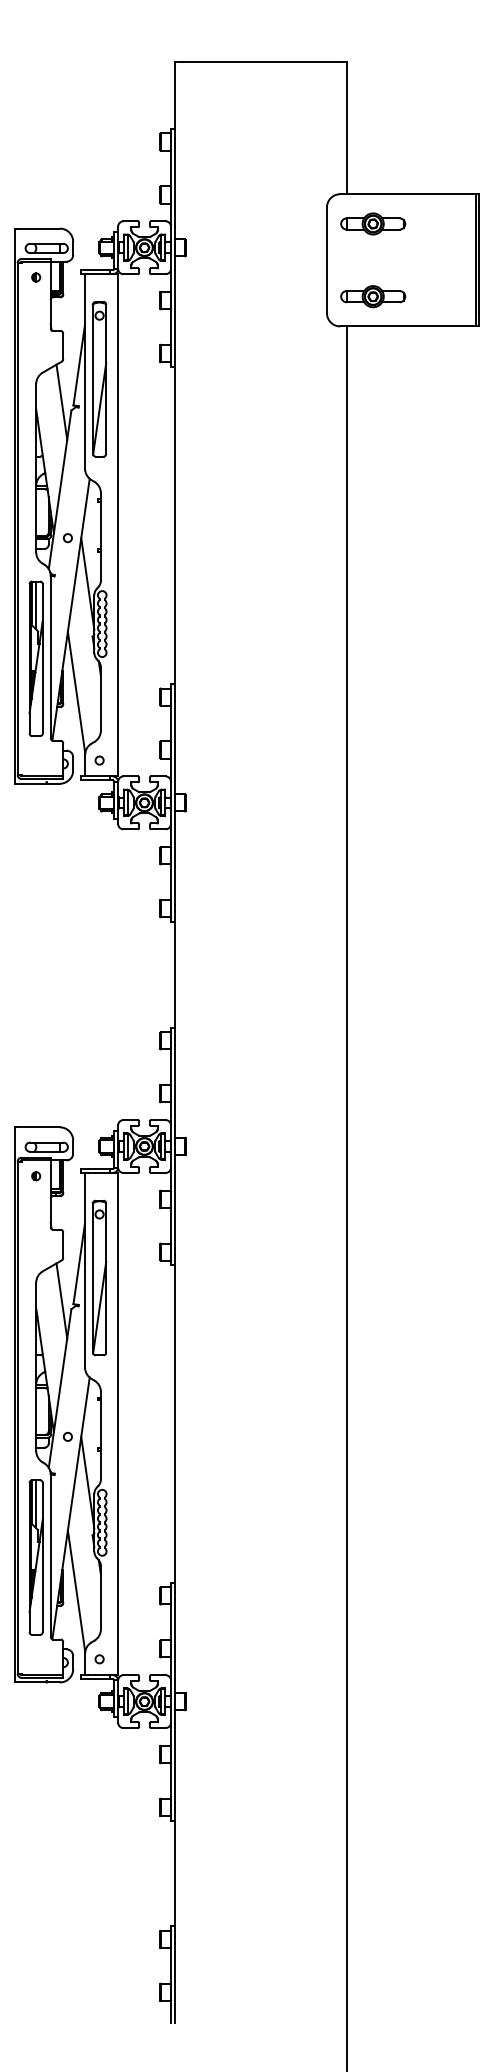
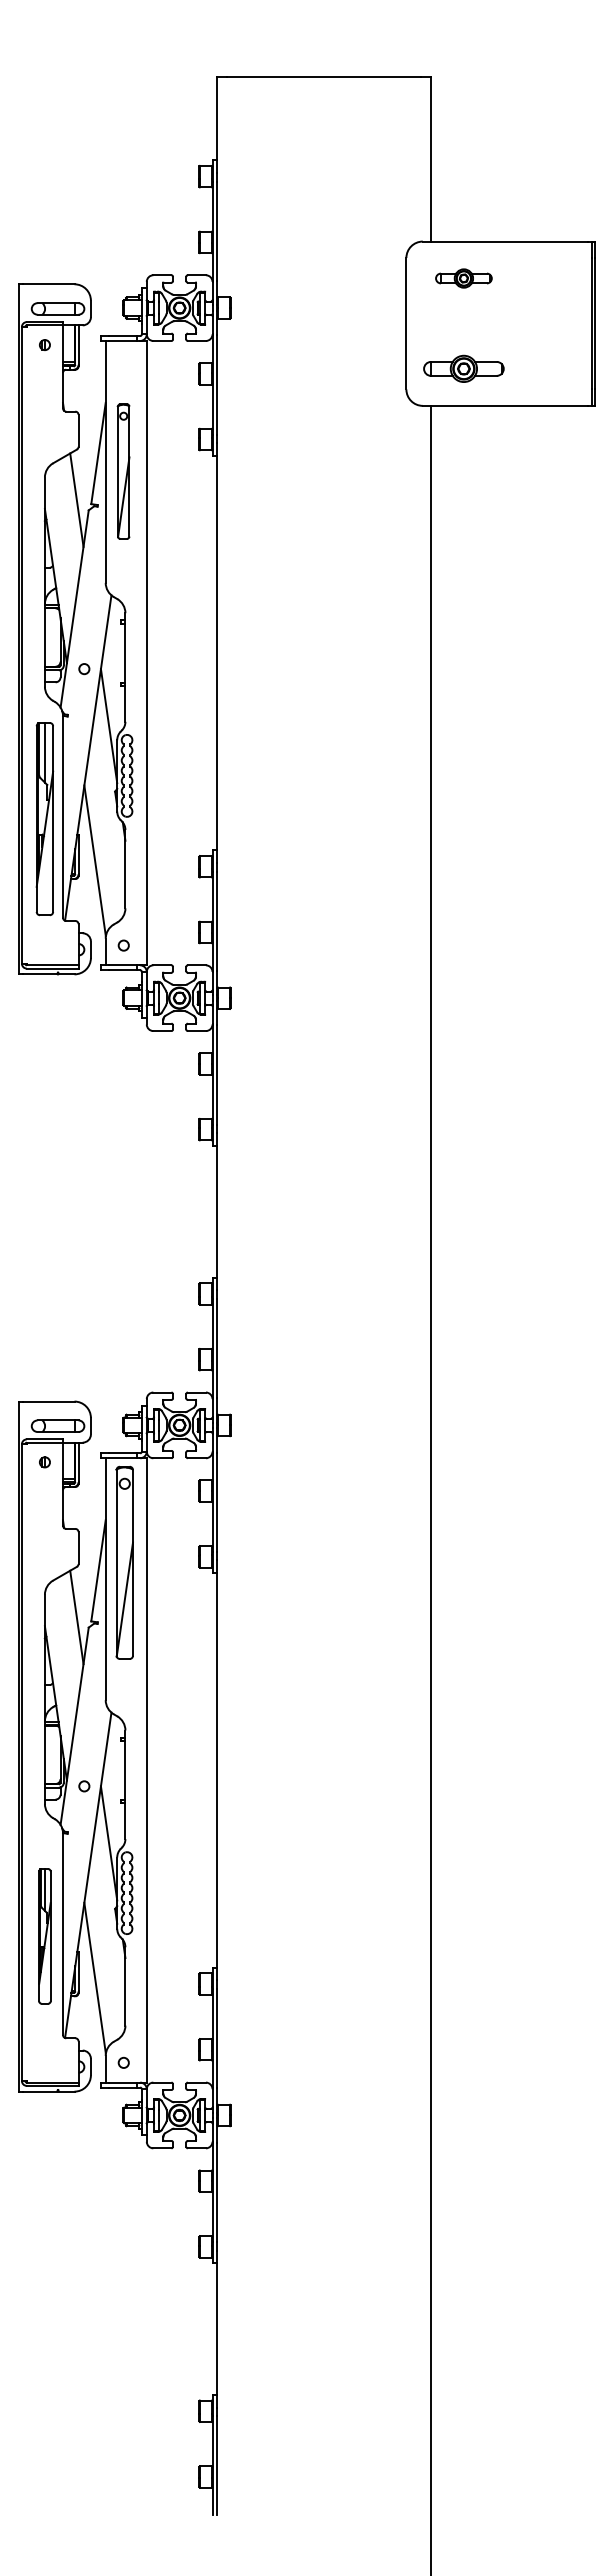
part: (372, 223) -> (463, 278), size x0.7
part: (99, 379) -> (123, 471), size x0.7
part: (99, 1277) -> (124, 1562), moved
part: (35, 1557) -> (44, 1936), size x0.7

